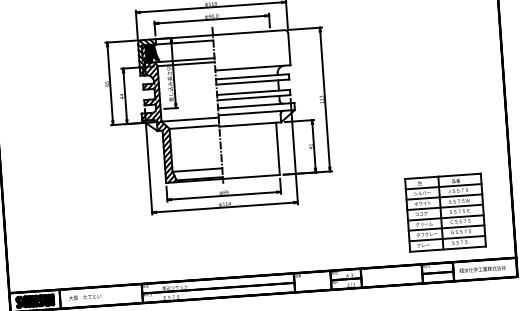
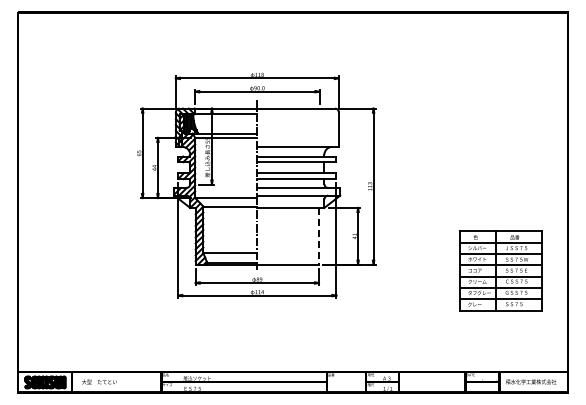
line: (278, 149) -> (319, 236), solid -> dashed
part: (444, 212) -> (500, 270), moved

